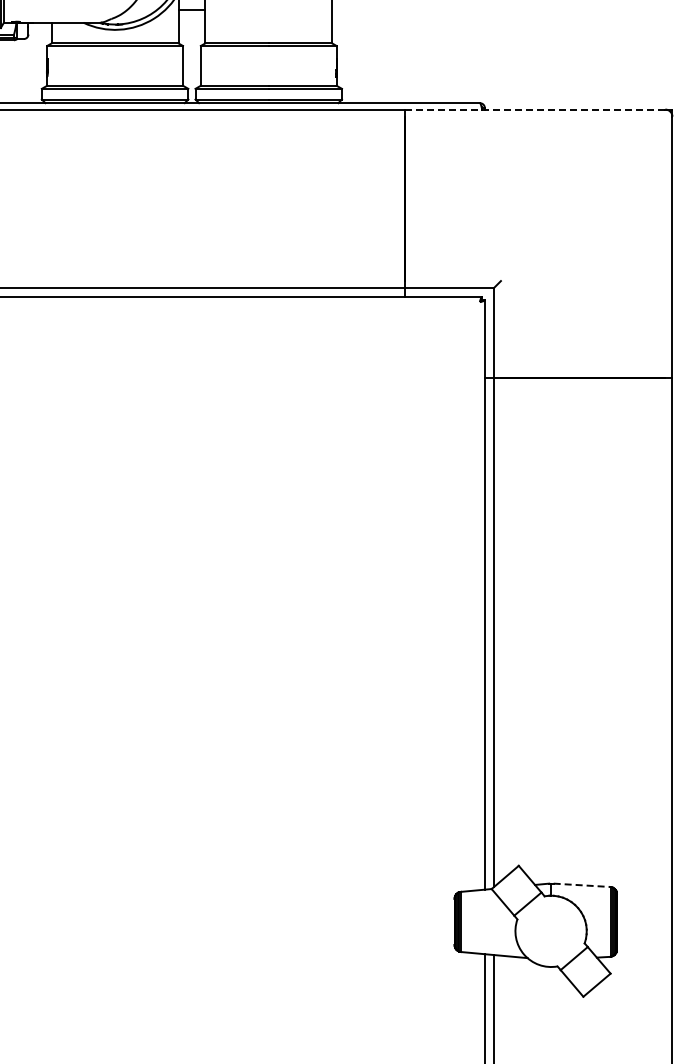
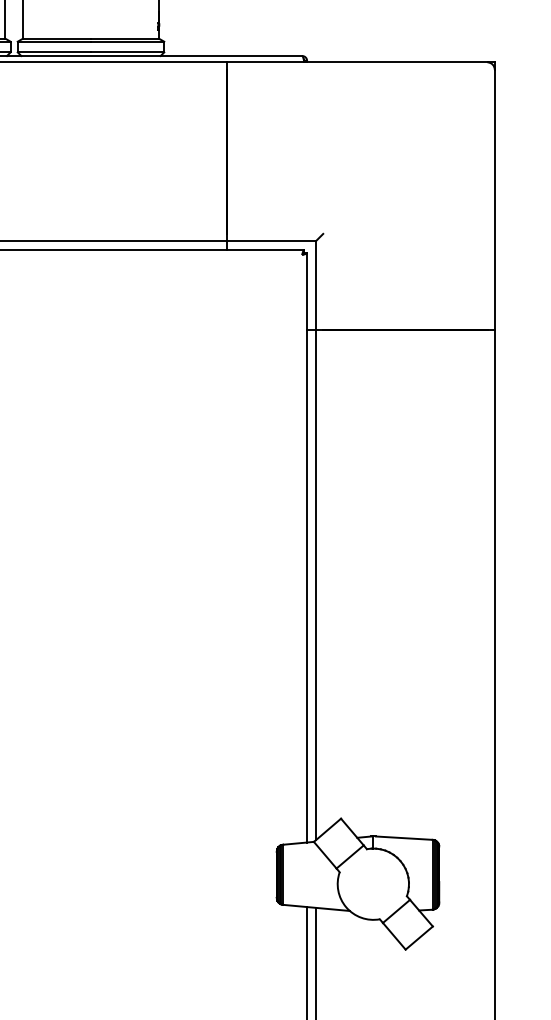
line: (535, 109) -> (357, 62), dashed -> solid
line: (582, 885) -> (404, 838), dashed -> solid

